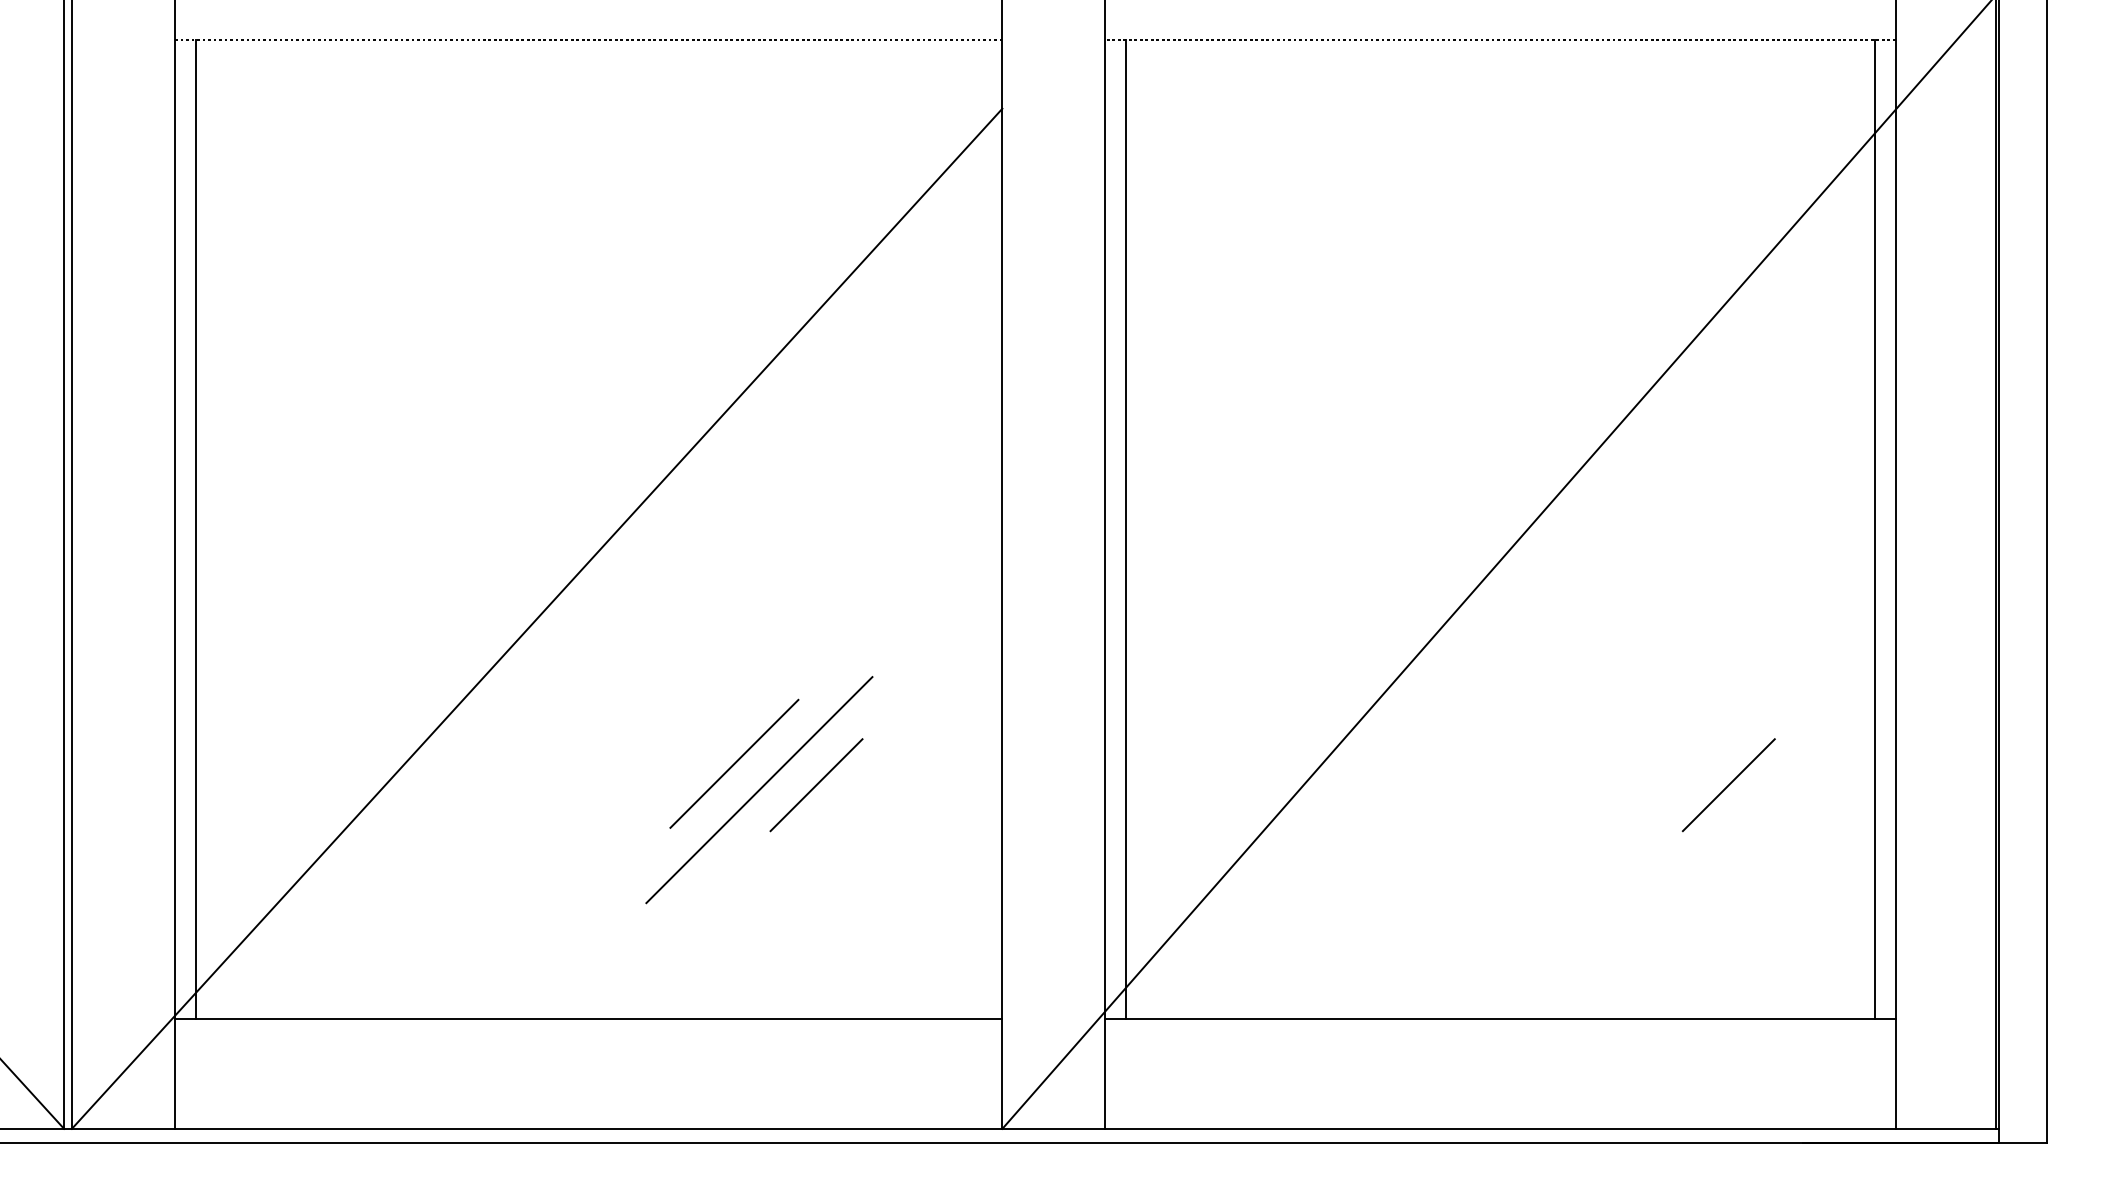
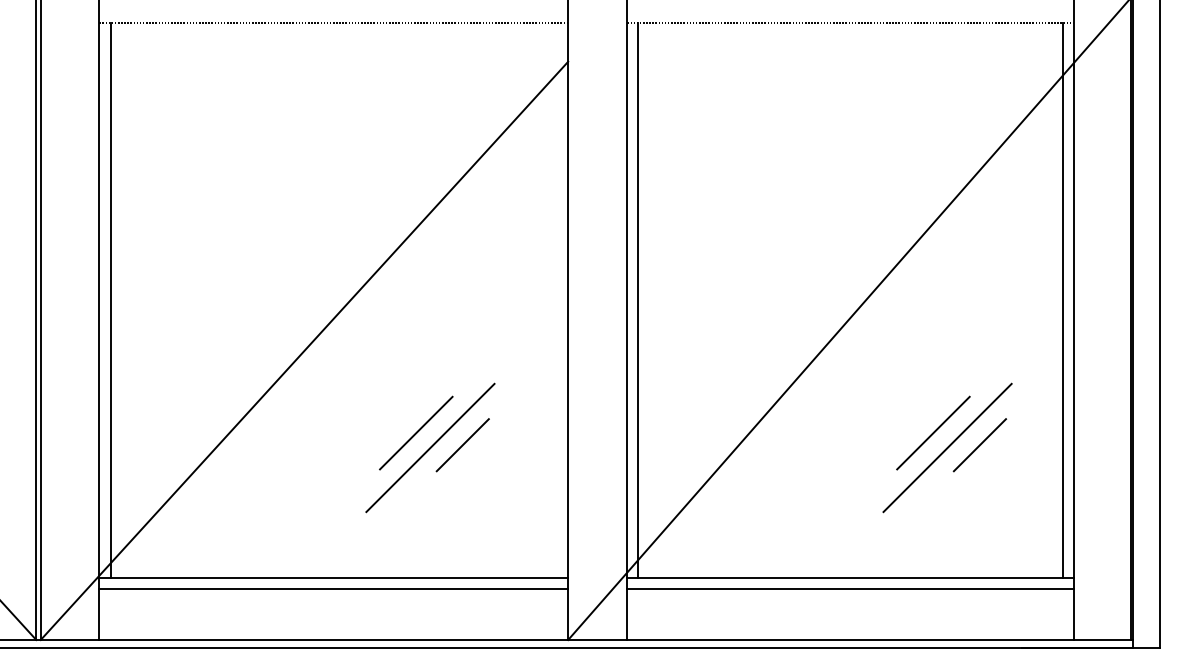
line: (1646, 762) -> (933, 432), added
line: (1671, 789) -> (947, 447), added
line: (588, 1039) -> (333, 589), added
line: (1500, 1039) -> (850, 589), added

